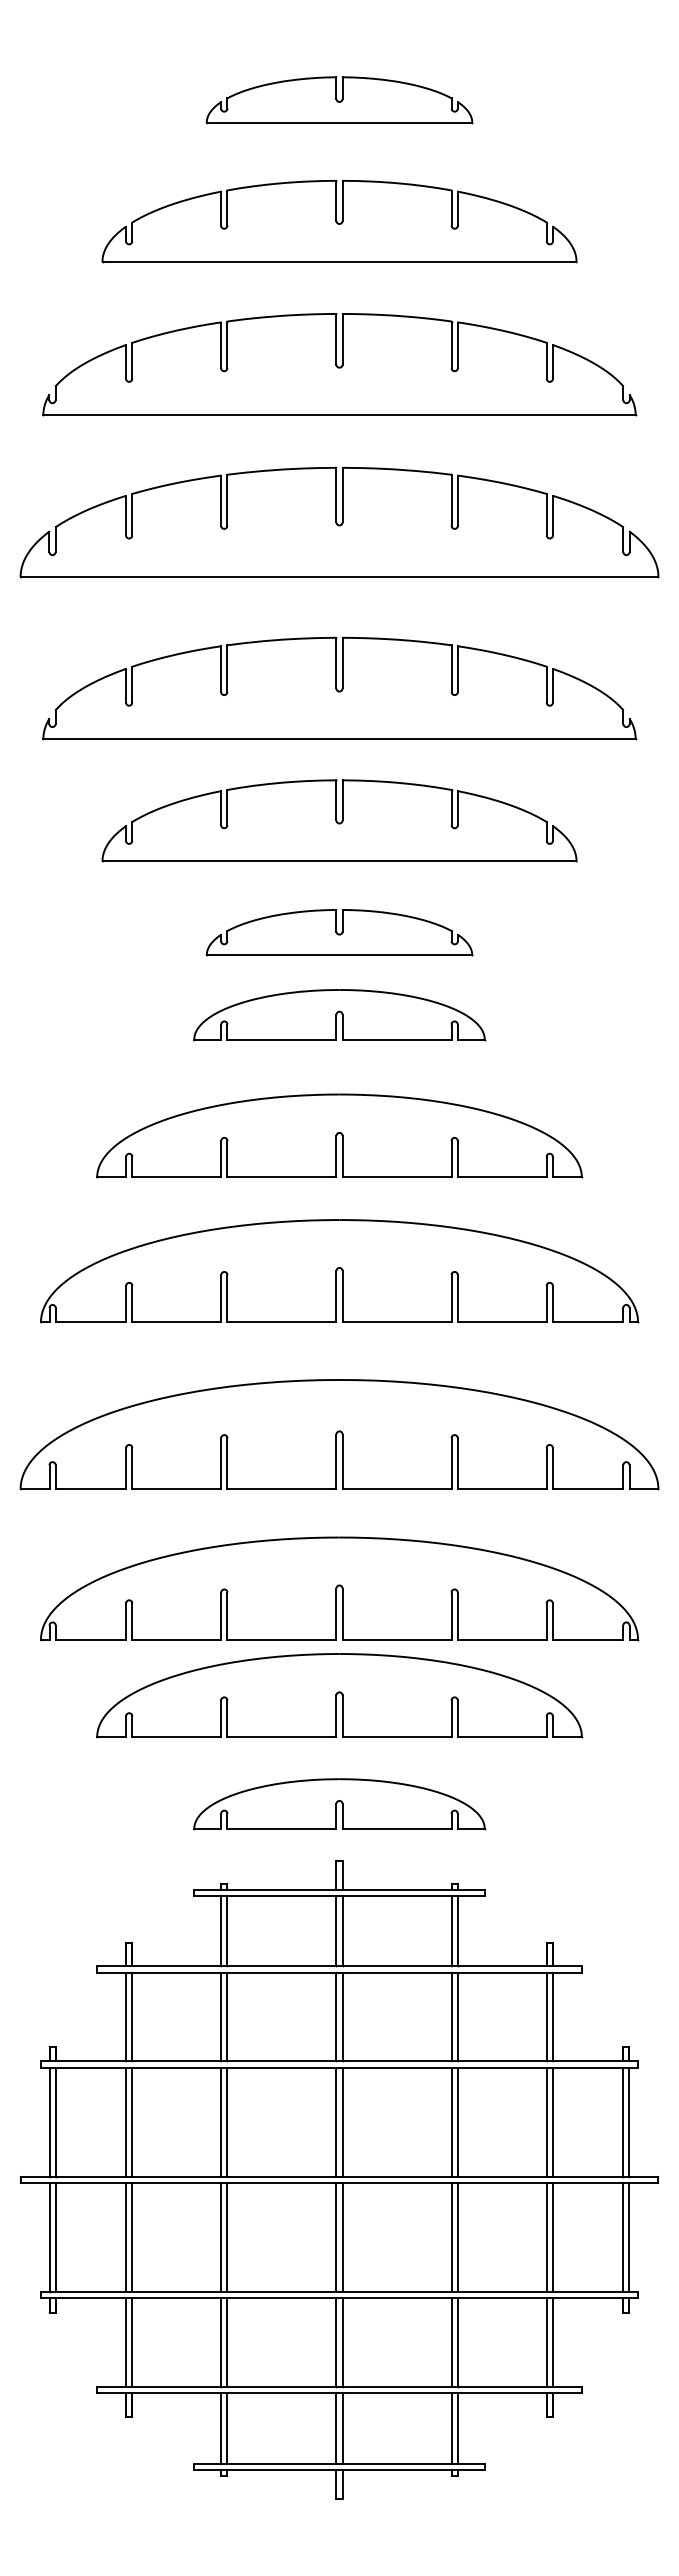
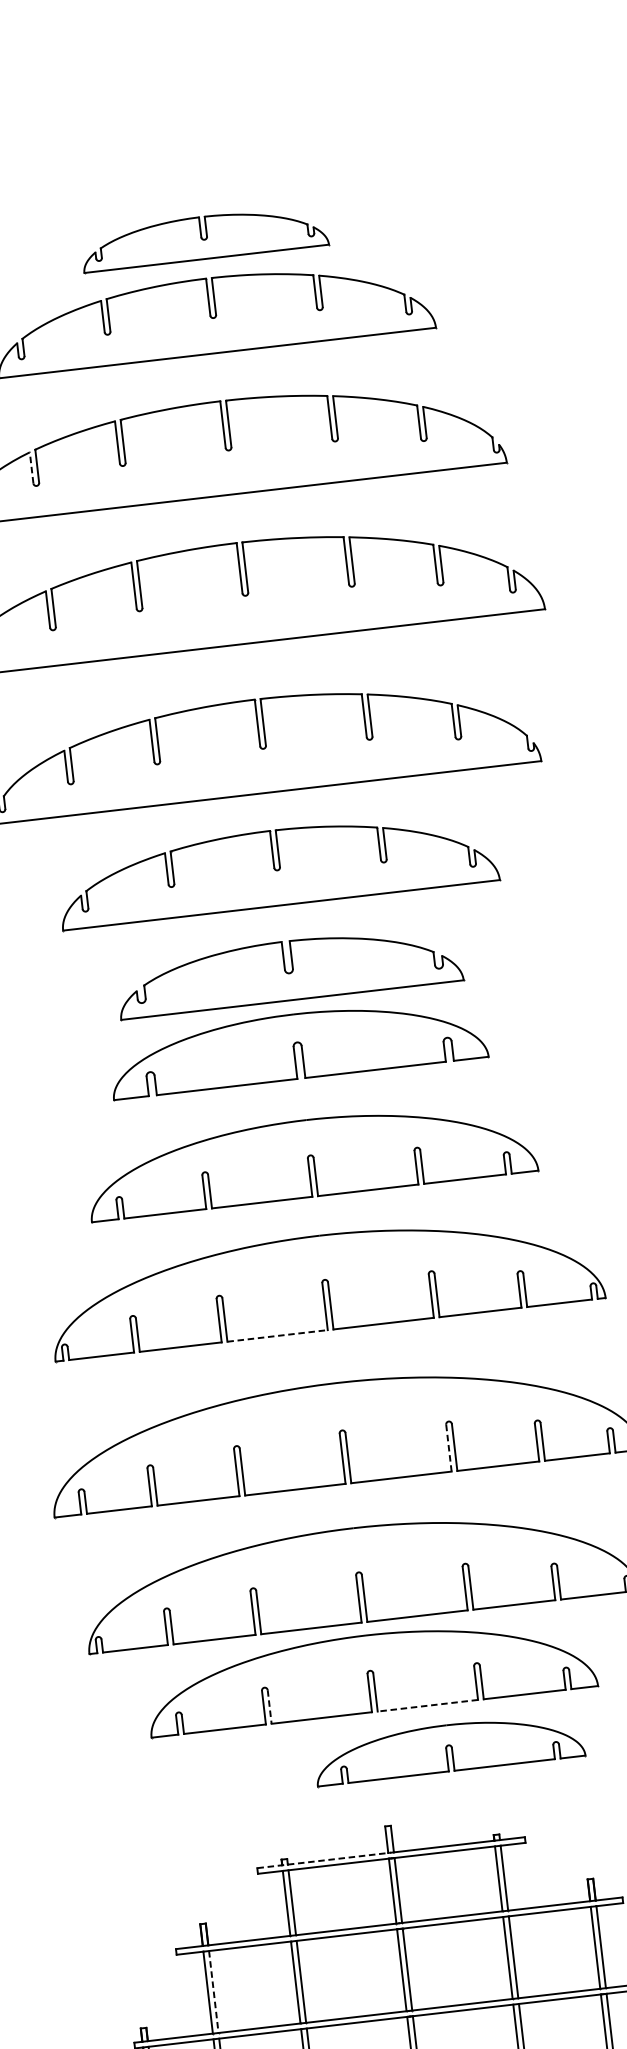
part: (339, 100) -> (204, 238), moved
line: (126, 362) -> (32, 468), solid -> dashed
part: (339, 932) -> (289, 970), size x1.4
part: (339, 1015) -> (297, 1047), size x1.4
line: (282, 1322) -> (278, 1336), solid -> dashed
line: (451, 1464) -> (448, 1448), solid -> dashed
line: (227, 1719) -> (269, 1707), solid -> dashed
line: (396, 1736) -> (427, 1705), solid -> dashed
part: (339, 1804) -> (449, 1748), moved
line: (266, 1889) -> (323, 1860), solid -> dashed
line: (132, 2017) -> (214, 1992), solid -> dashed

